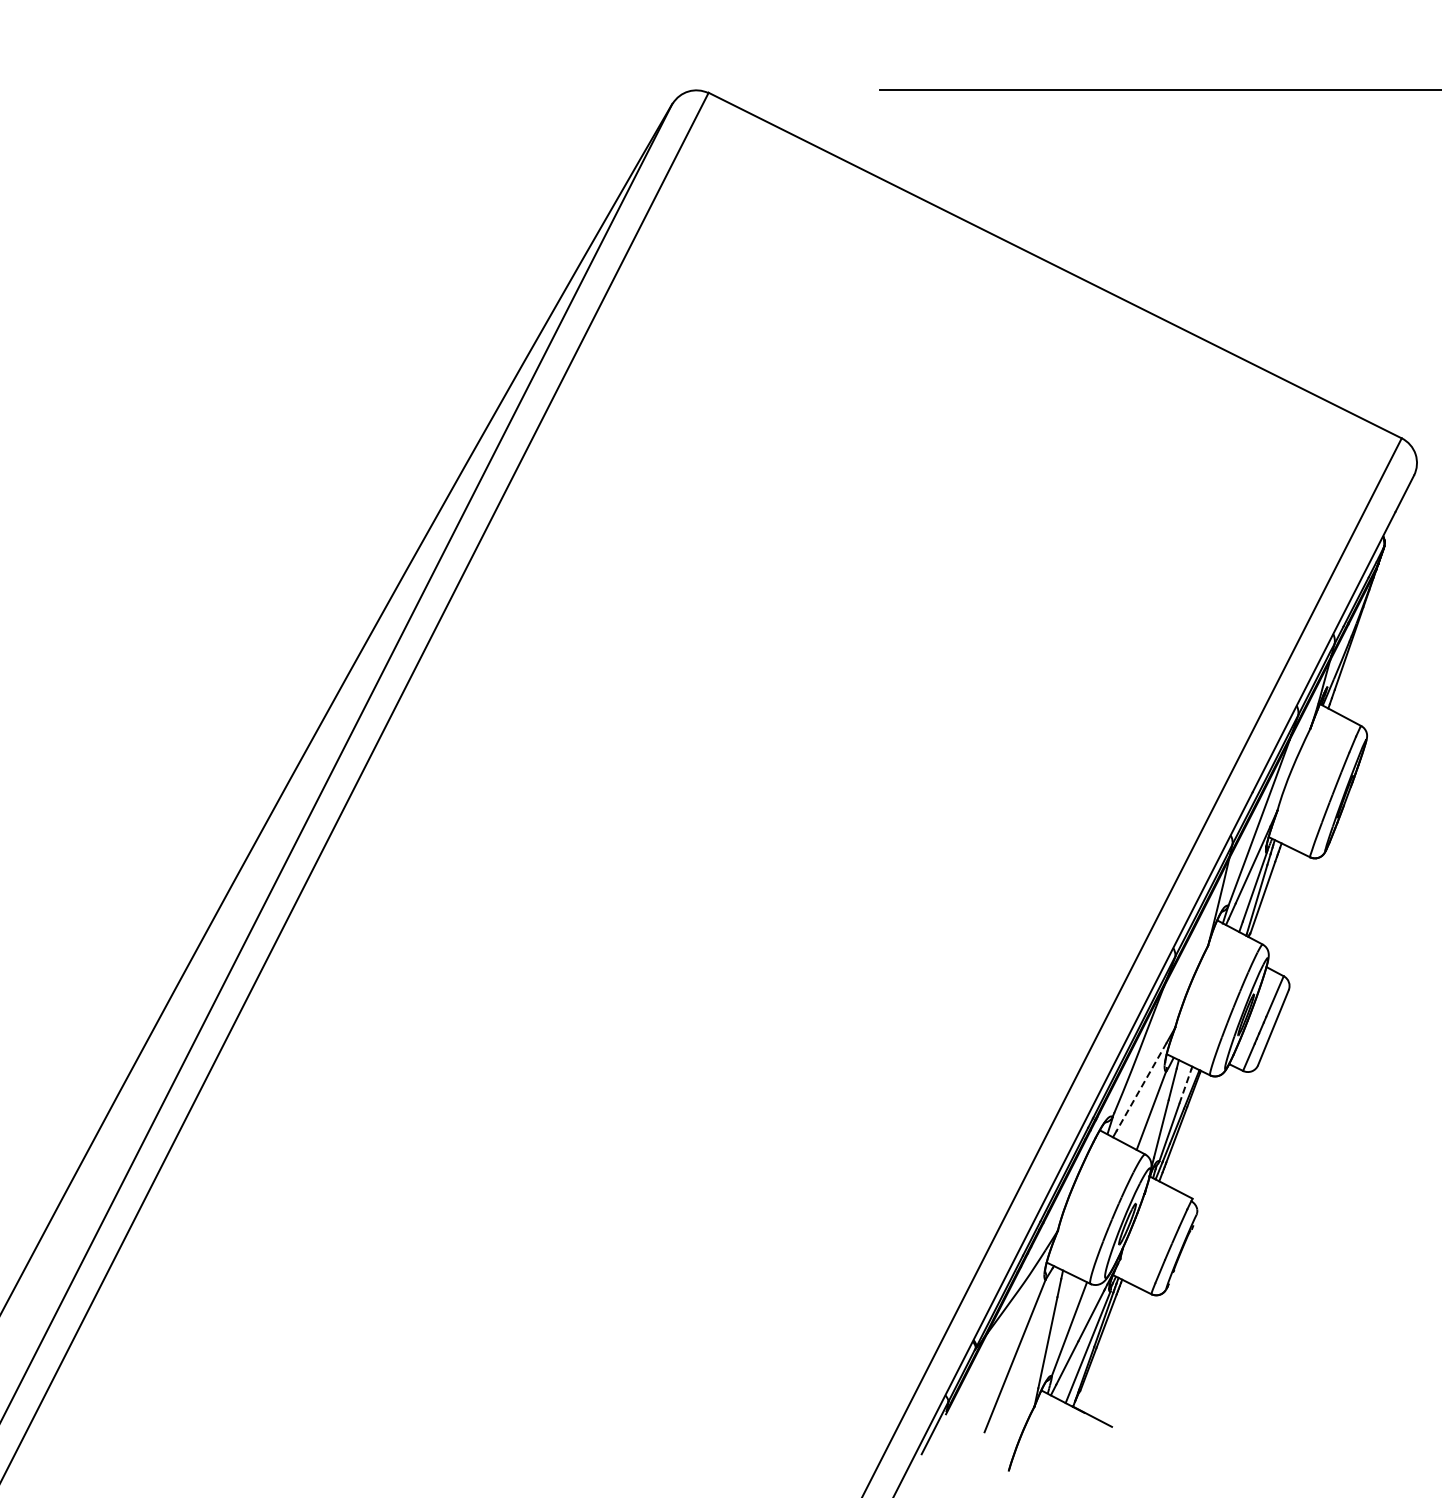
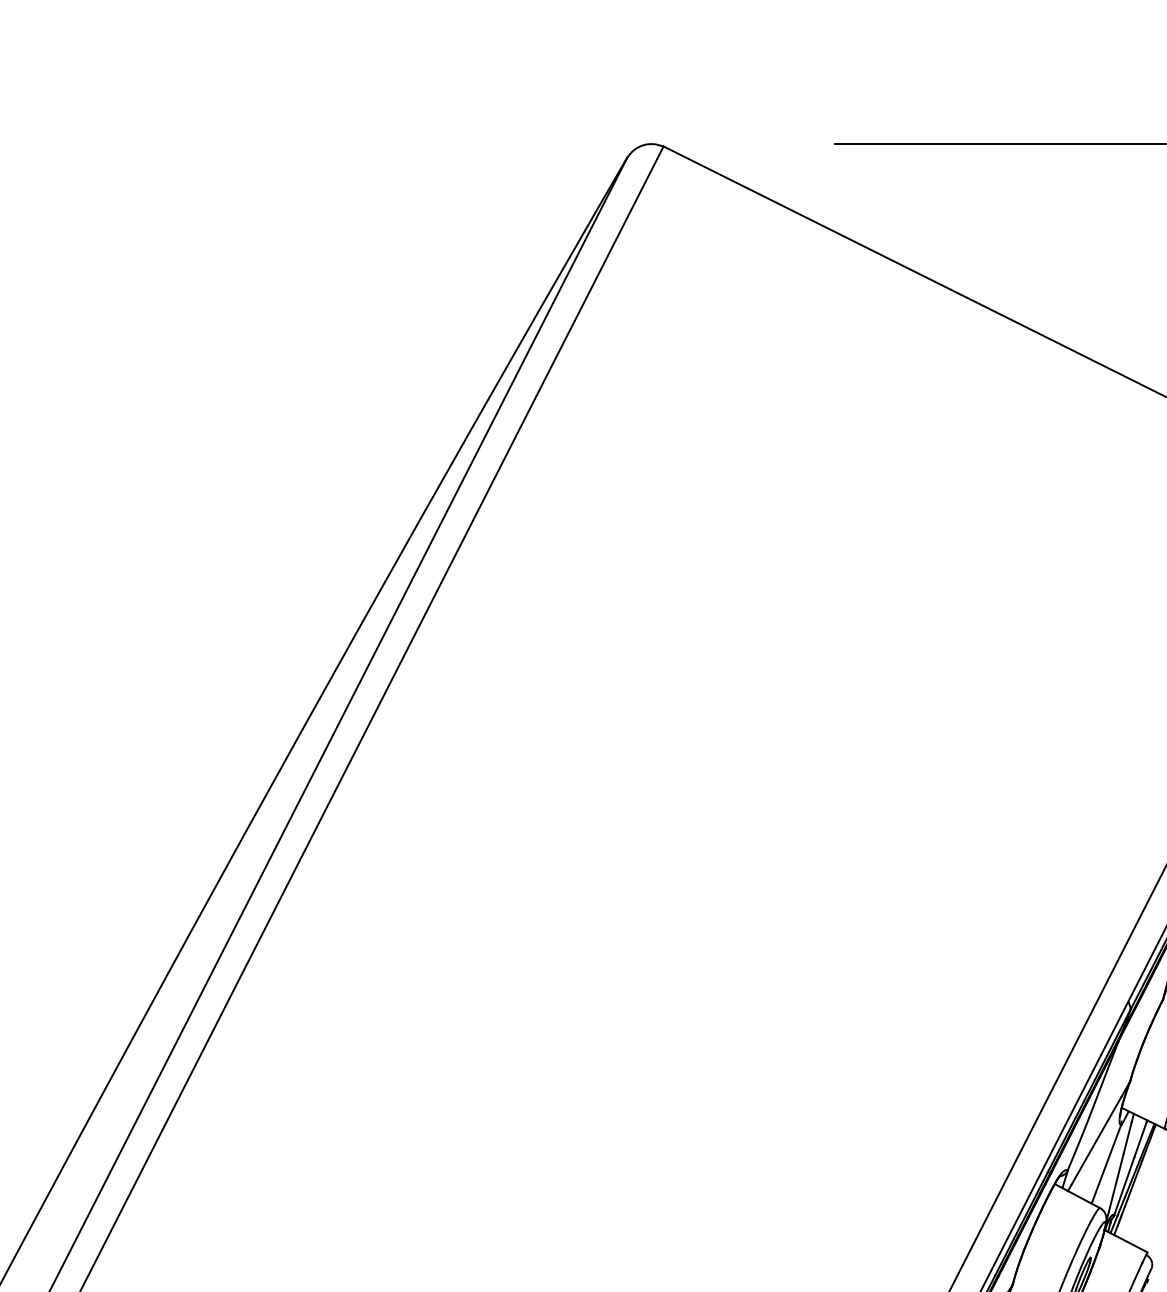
line: (1185, 1085) -> (1140, 1139), dashed -> solid
line: (1141, 1087) -> (1096, 1141), dashed -> solid

